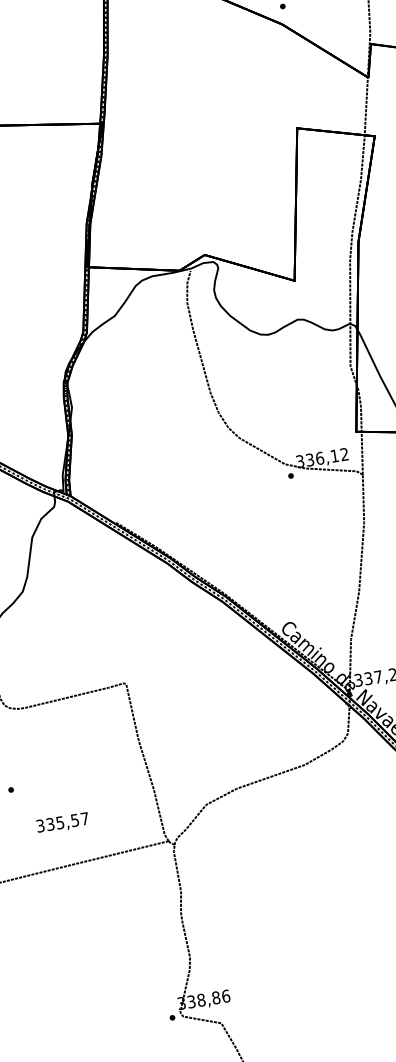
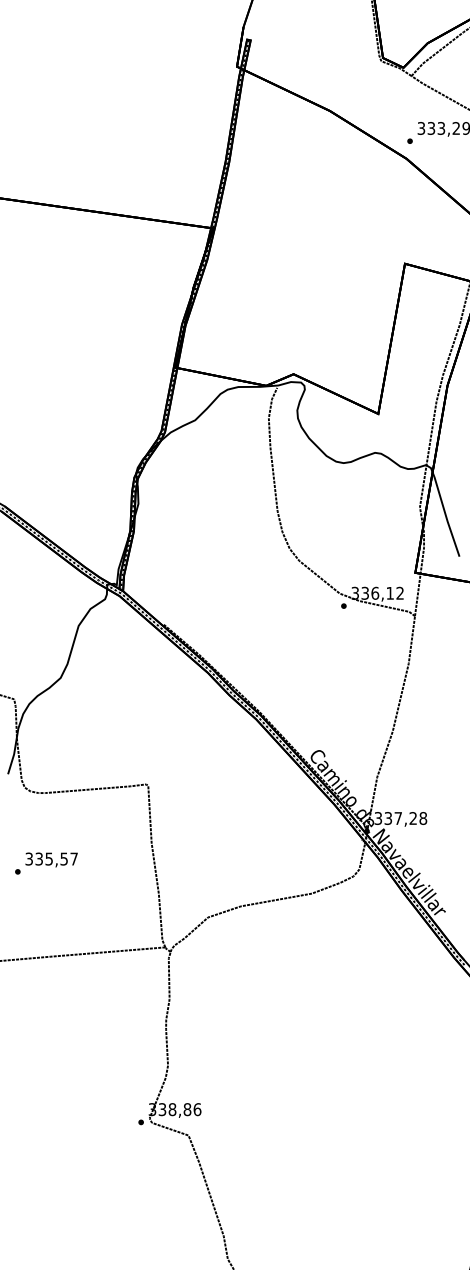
text: (62, 822) -> (51, 859), moved

